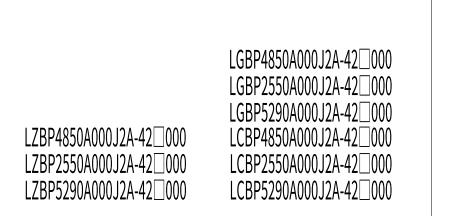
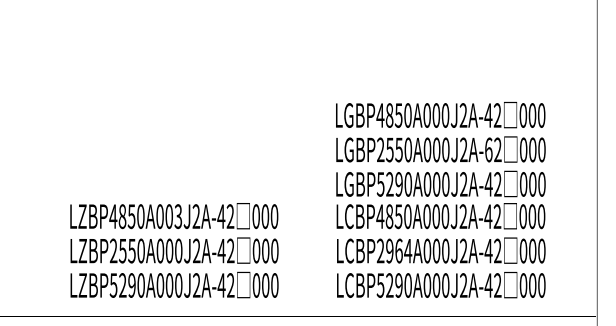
text: (347, 85) -> (488, 149), LGBP2550A000J2A-42 -> LGBP2550A000J2A-62
text: (108, 136) -> (178, 216), LZBP4850A000J2A-42 -> LZBP4850A003J2A-42
text: (278, 163) -> (398, 250), LCBP2550A000J2A-42 -> LCBP2964A000J2A-42

